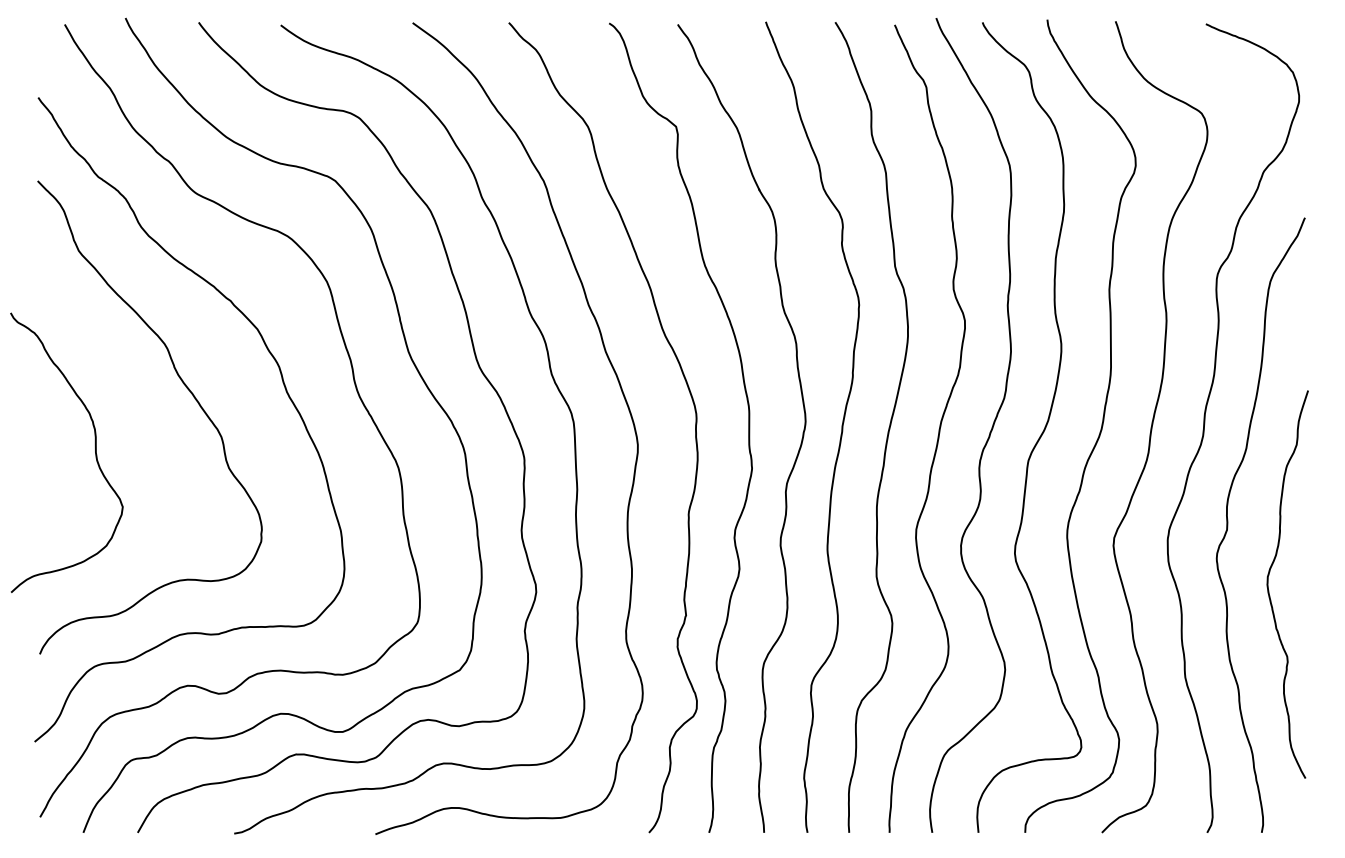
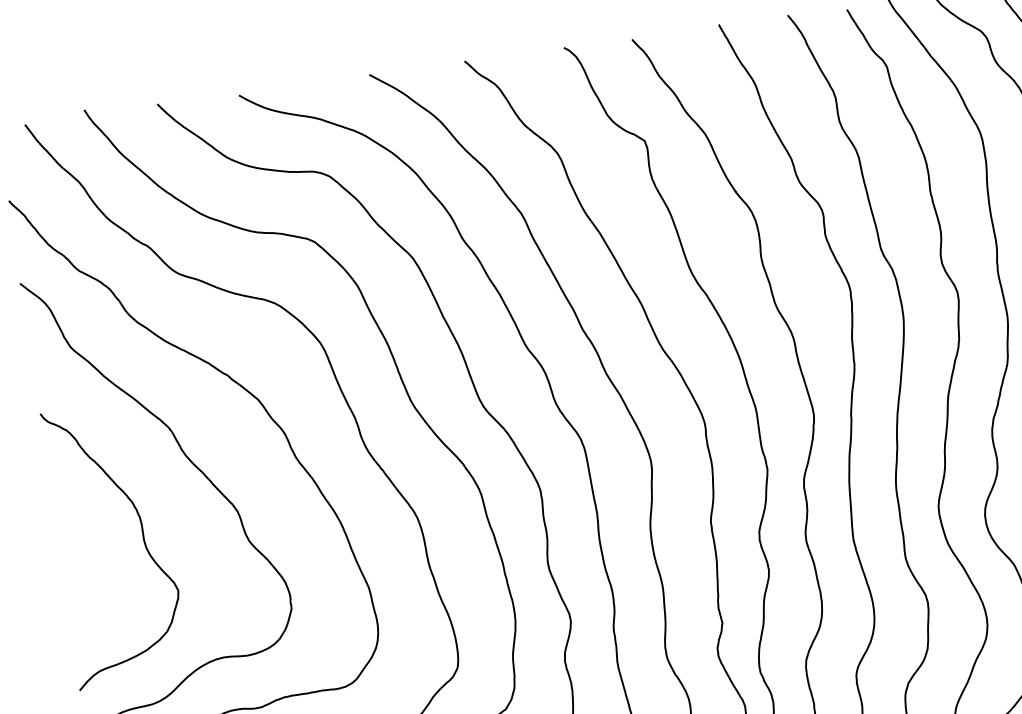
curve: (94, 445) -> (141, 533), moved

